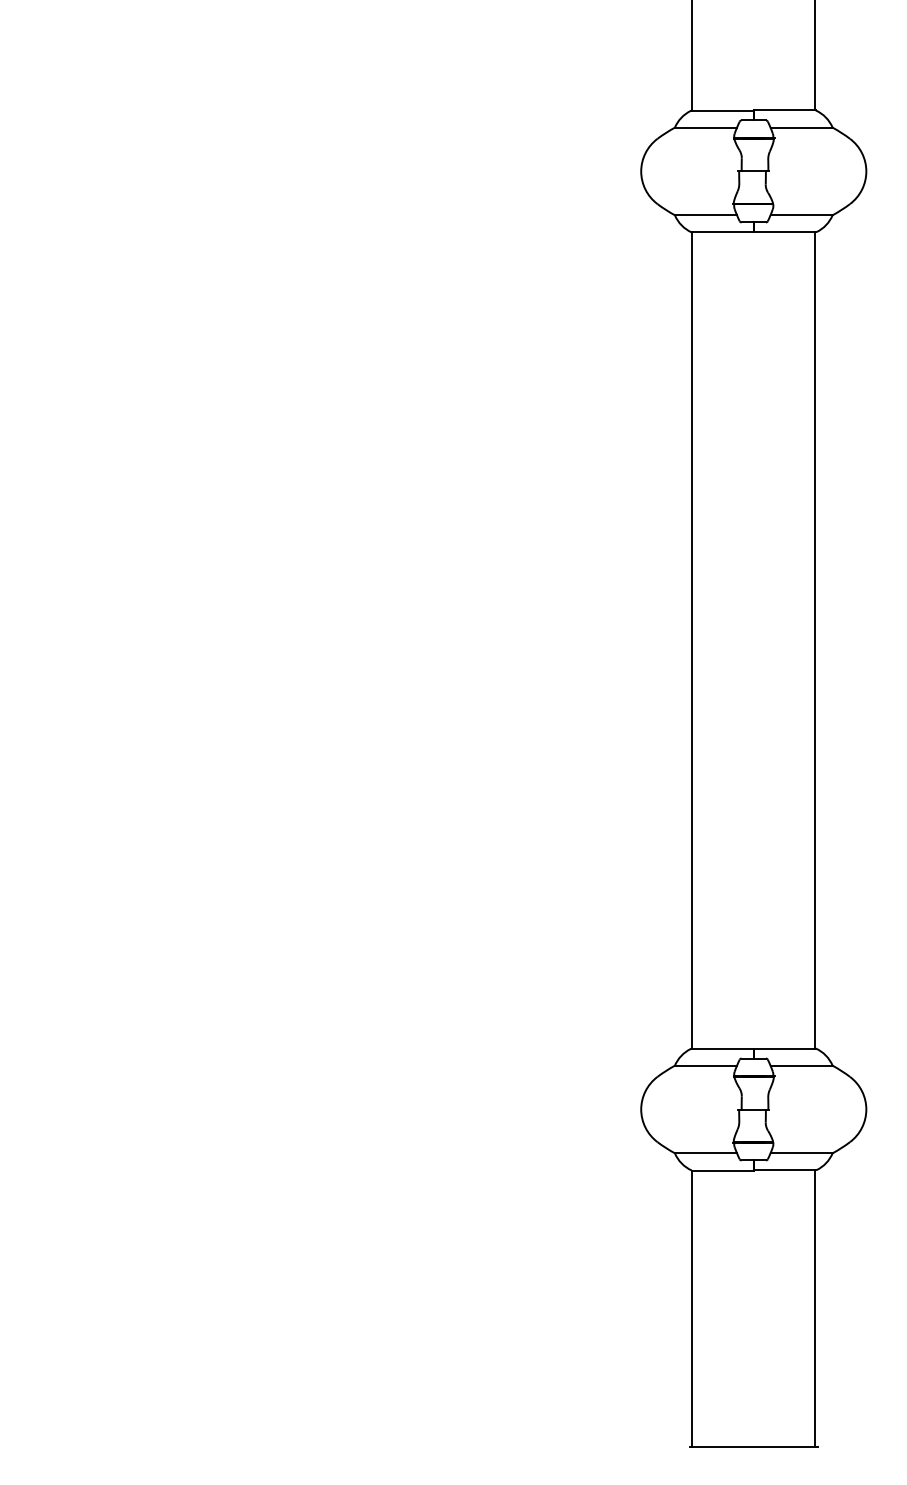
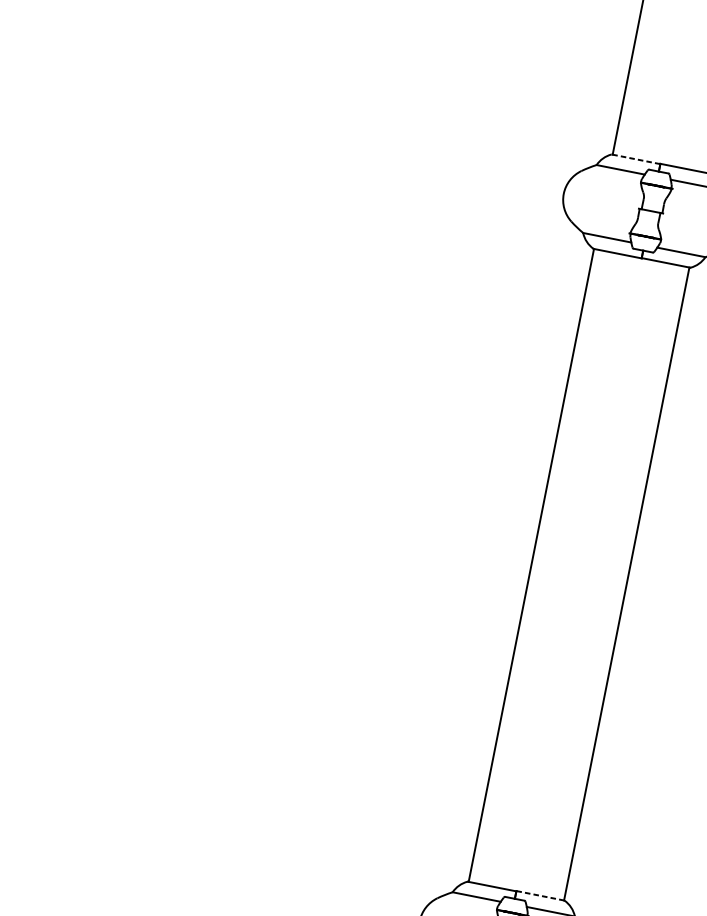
line: (721, 110) -> (635, 158), solid -> dashed
line: (784, 1048) -> (540, 895), solid -> dashed

